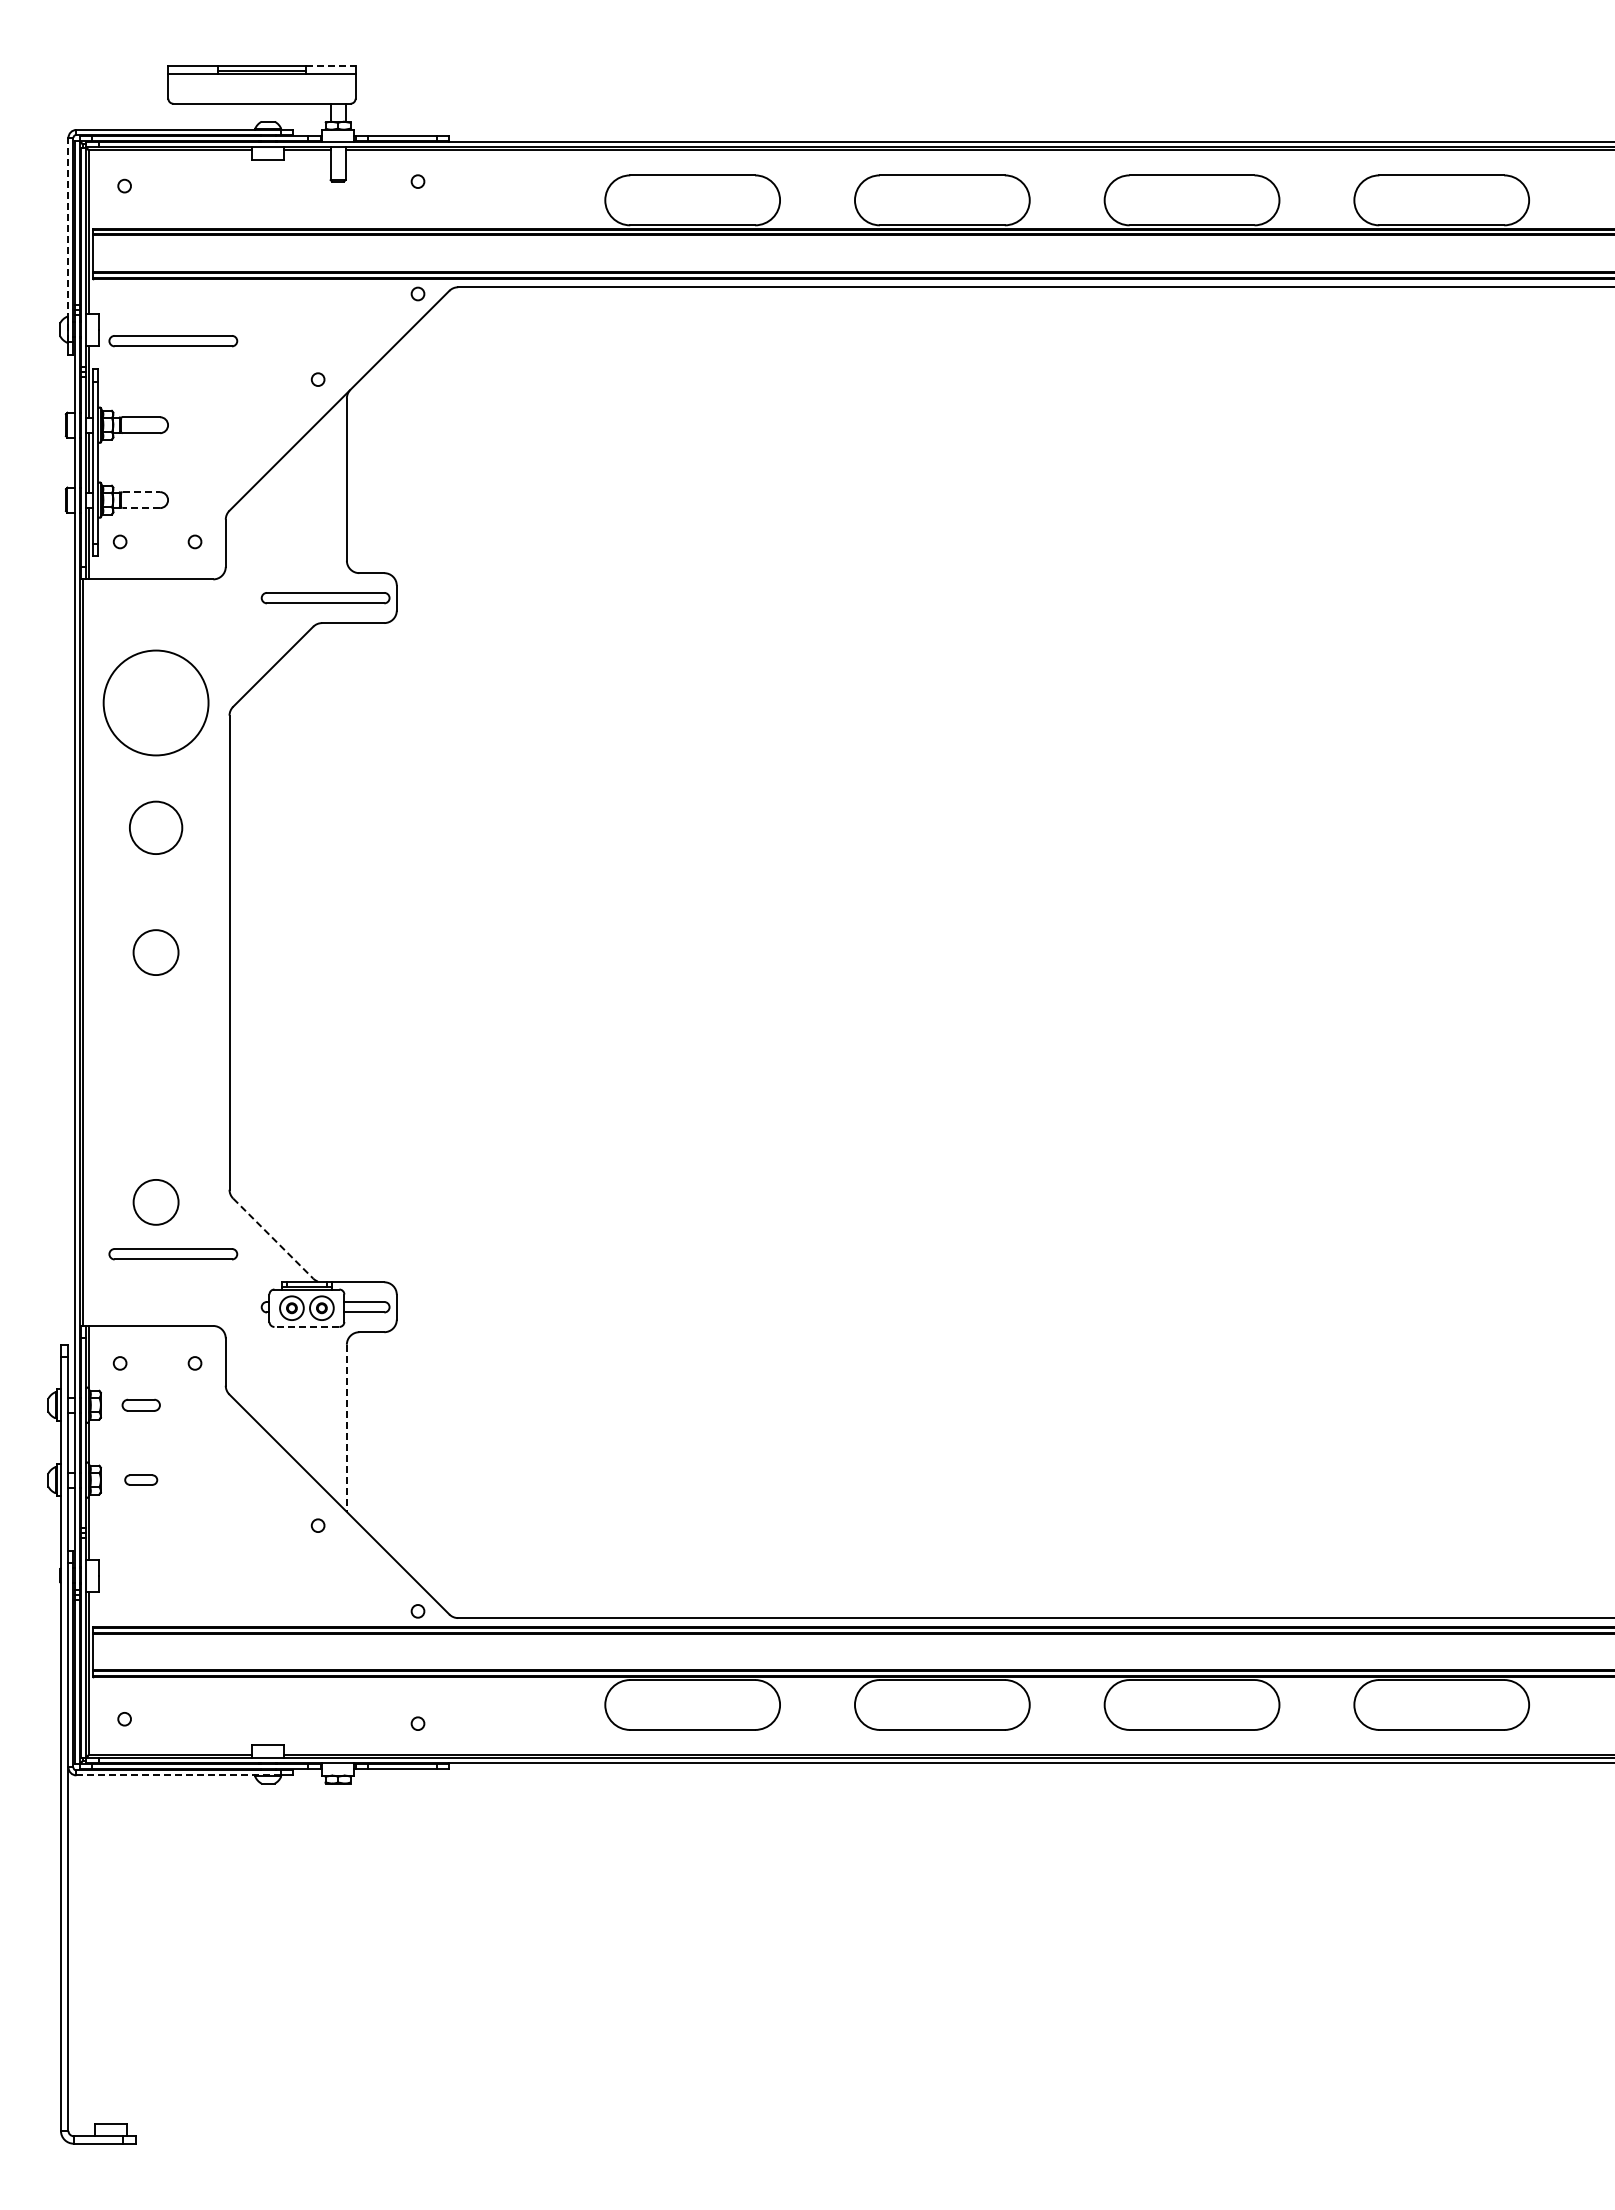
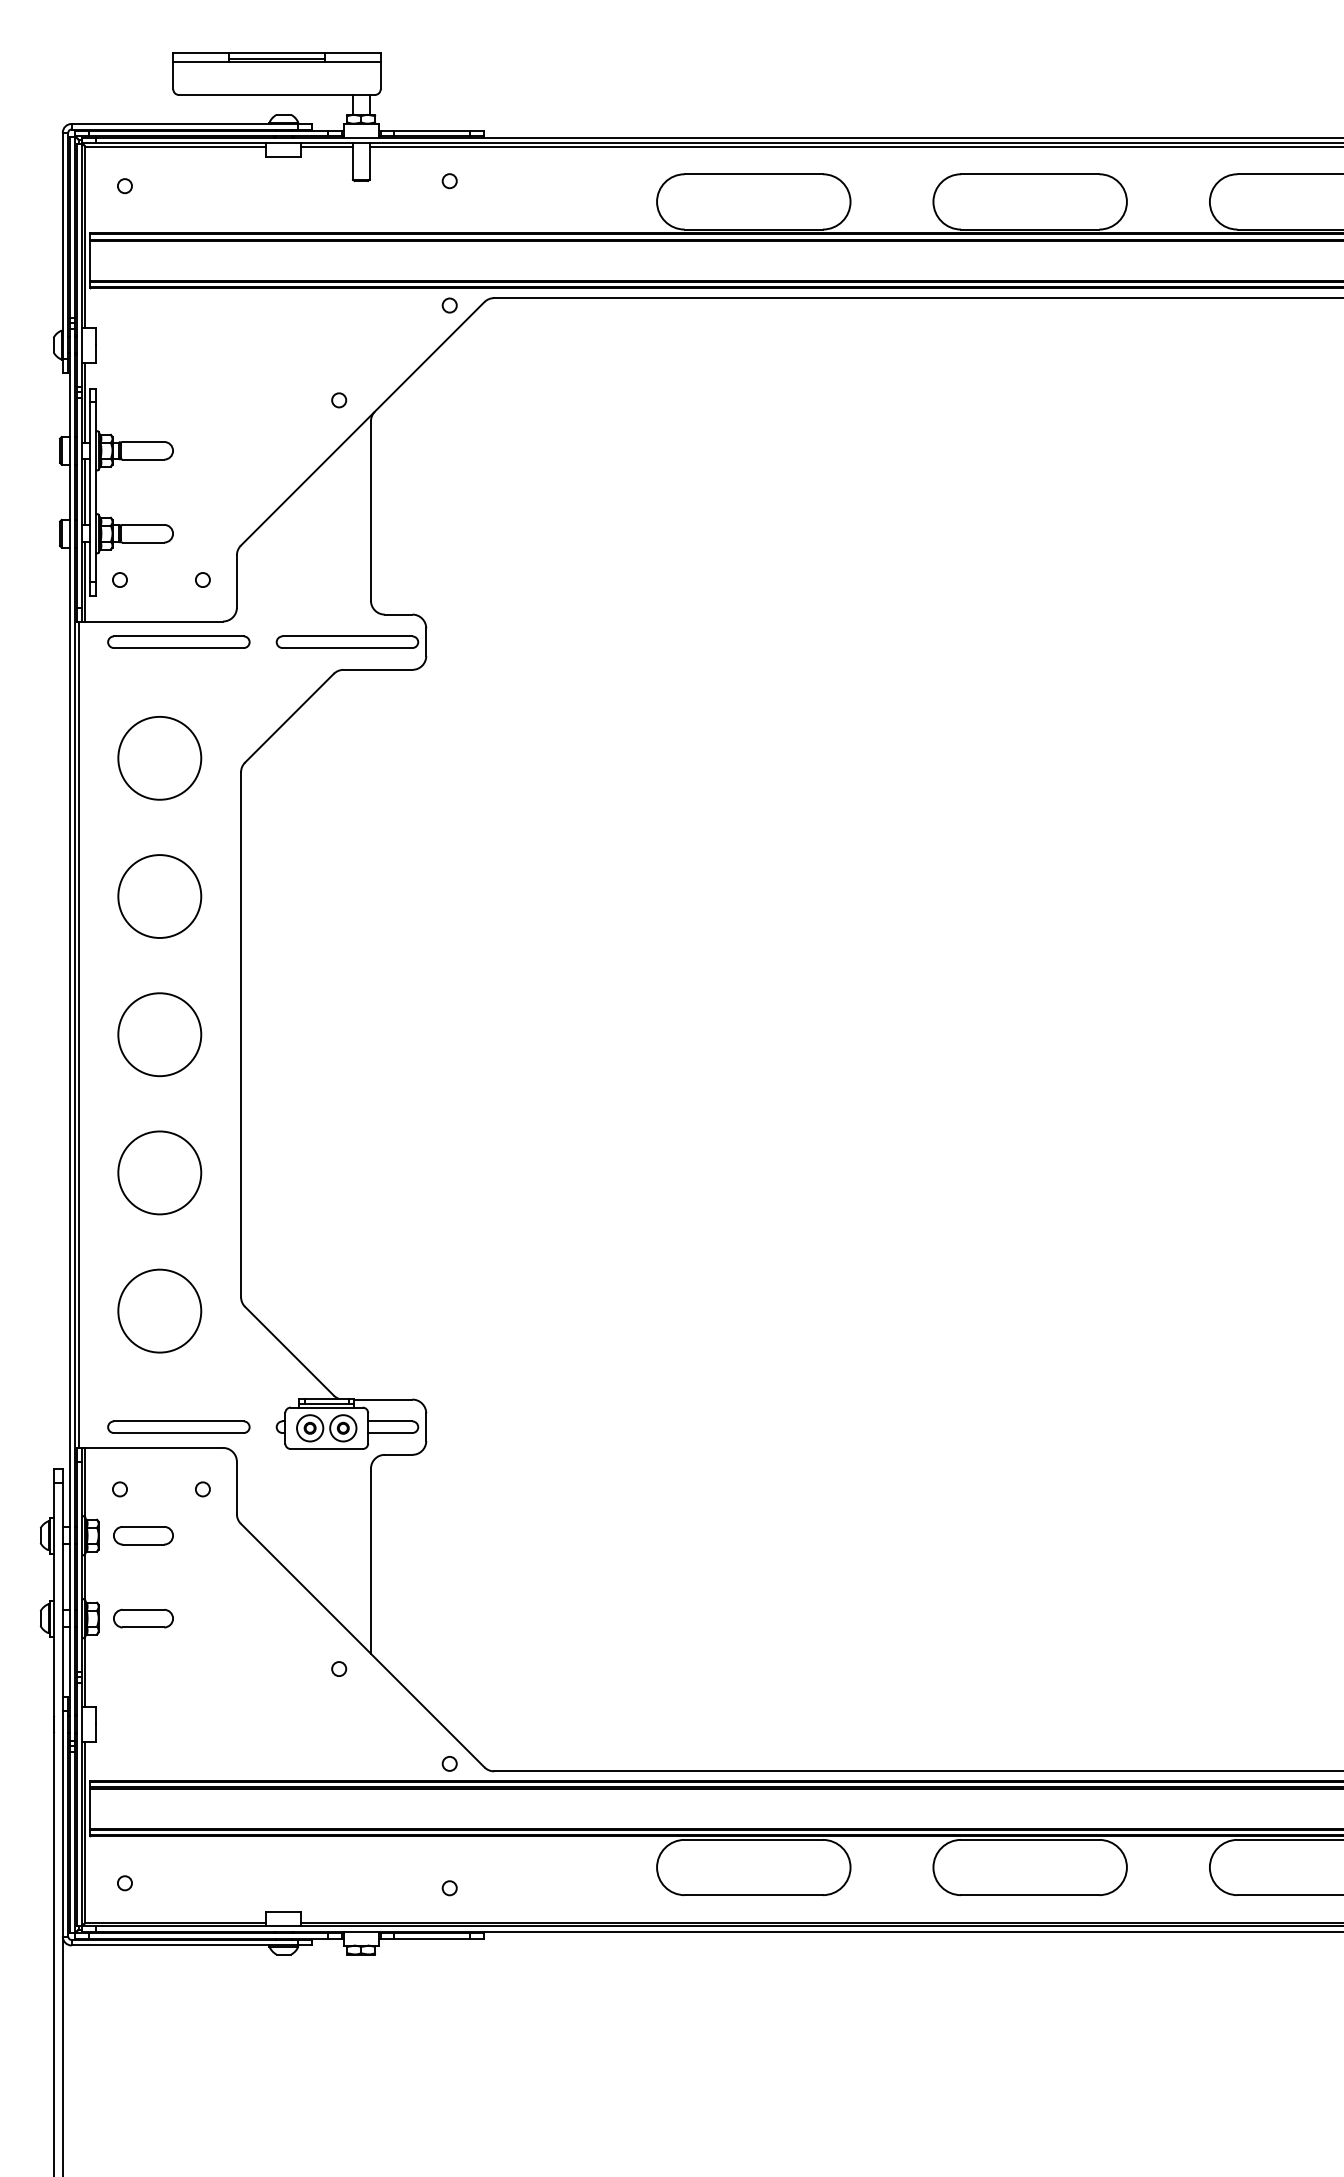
line: (330, 66) -> (352, 53), dashed -> solid
line: (68, 239) -> (62, 245), dashed -> solid
part: (173, 341) -> (179, 642), moved
line: (141, 492) -> (143, 525), dashed -> solid
line: (141, 508) -> (143, 543), dashed -> solid
circle: (155, 702) -> (159, 757), size x0.71
circle: (155, 827) -> (159, 896), size x1.43
circle: (155, 952) -> (159, 1034), size x1.67
circle: (155, 1077) -> (159, 1172), added
circle: (155, 1201) -> (159, 1310), size x1.67
line: (273, 1238) -> (289, 1351), dashed -> solid
part: (173, 1254) -> (179, 1427), moved
line: (306, 1326) -> (326, 1448), dashed -> solid
part: (140, 1405) -> (142, 1535), size x1.43
line: (346, 1428) -> (370, 1561), dashed -> solid
part: (140, 1479) -> (142, 1617), size x1.67
line: (178, 1775) -> (184, 1945), dashed -> solid

